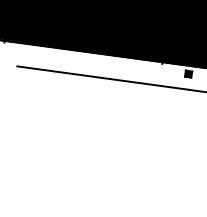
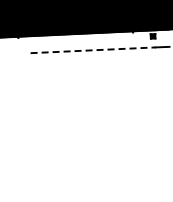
line: (103, 78) -> (93, 50), solid -> dashed

